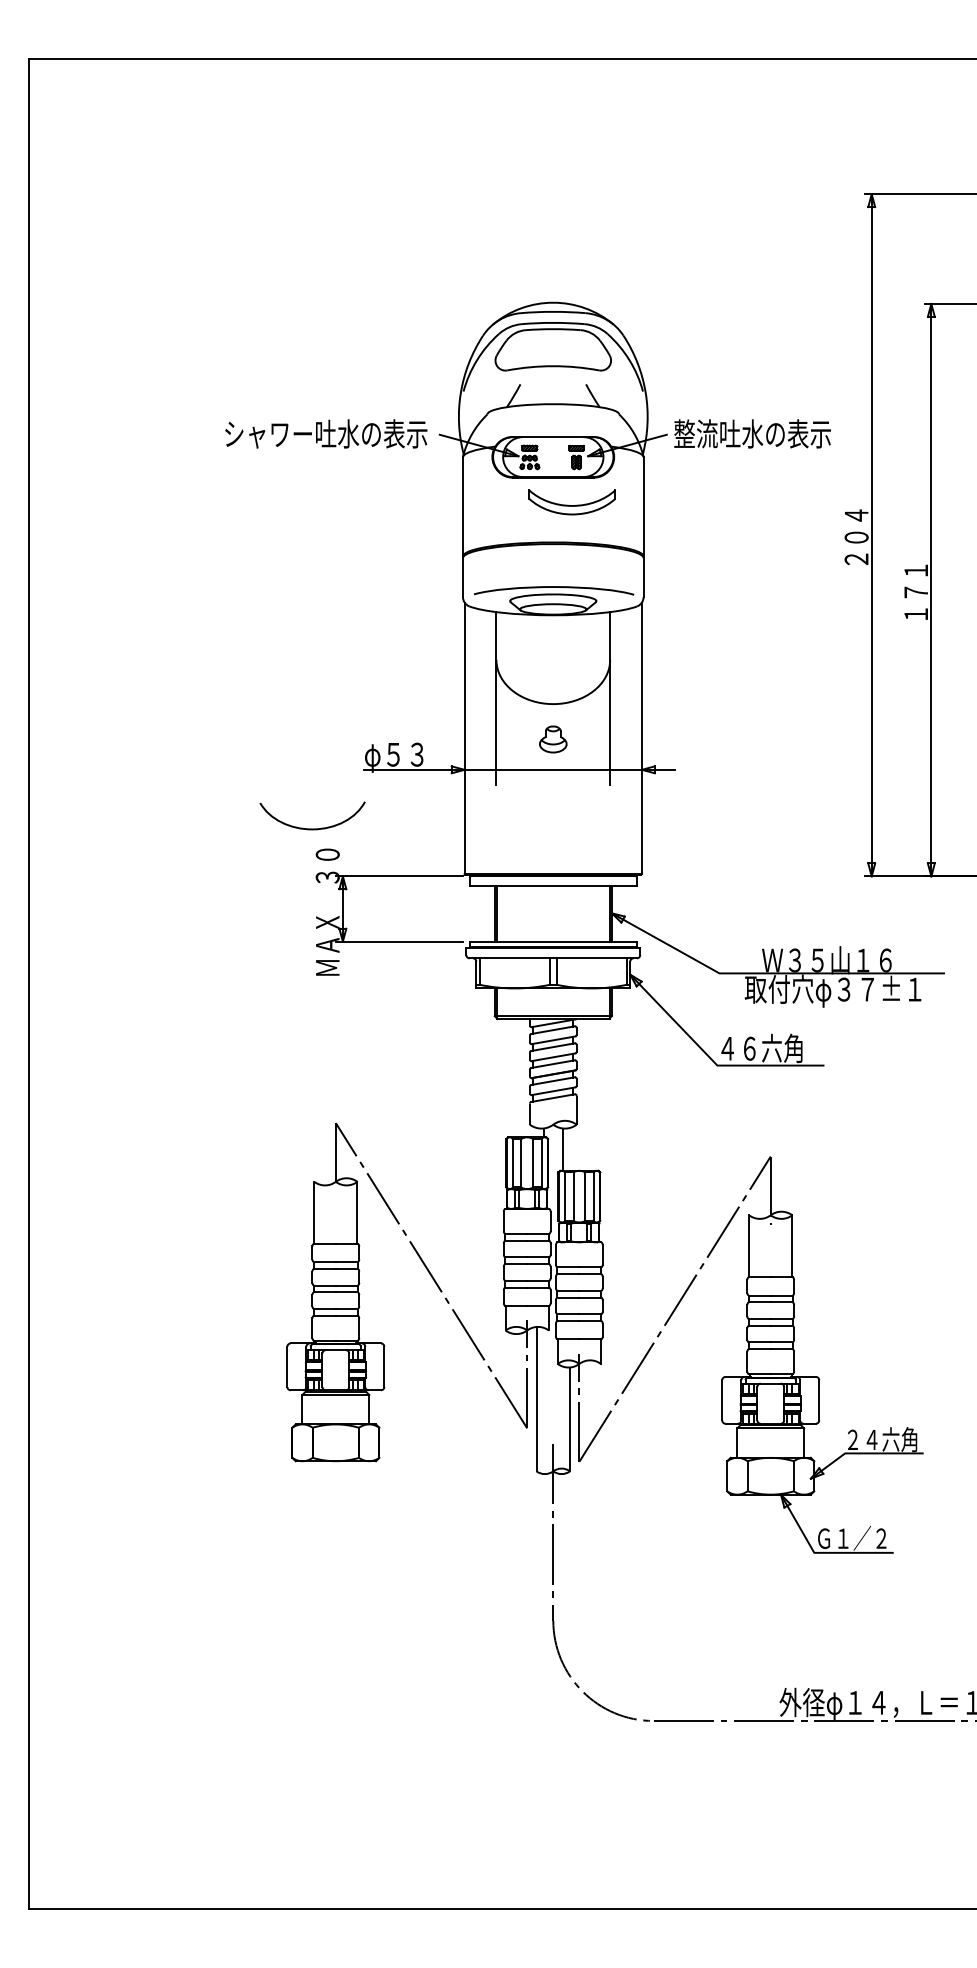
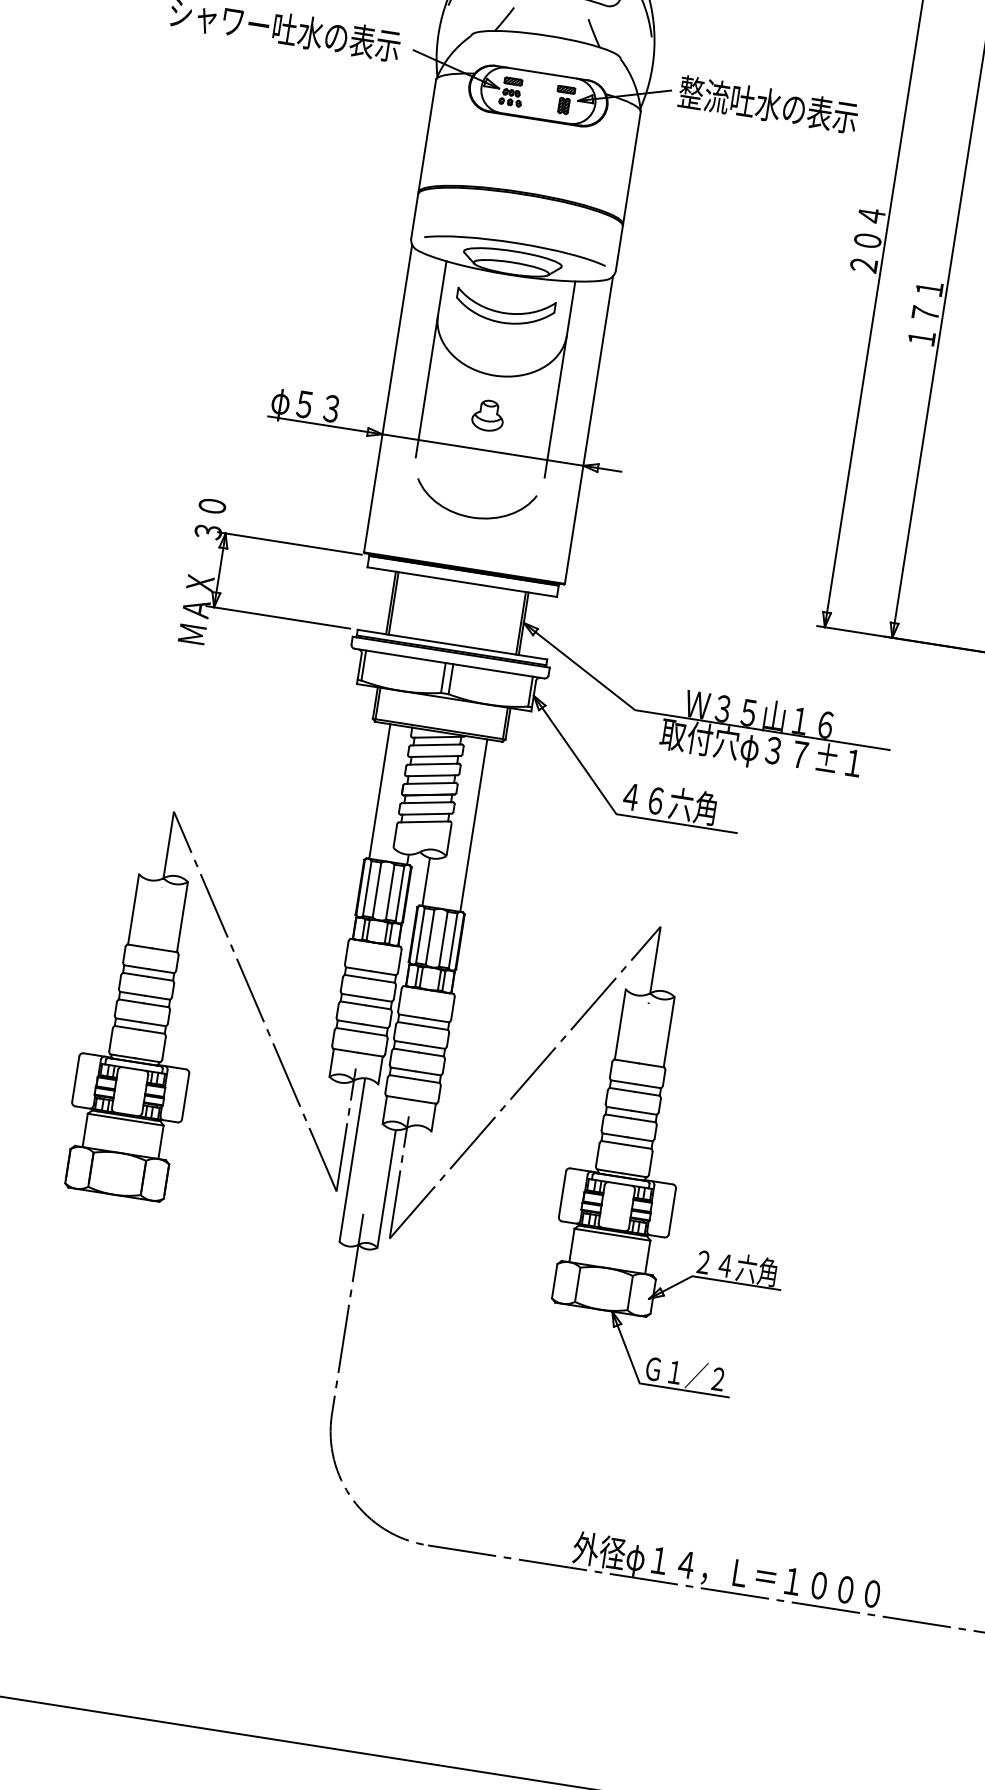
part: (571, 502) -> (504, 309), moved
curve: (312, 828) -> (472, 516), moved
line: (510, 1077) -> (379, 791), added
line: (596, 1094) -> (474, 825), added

